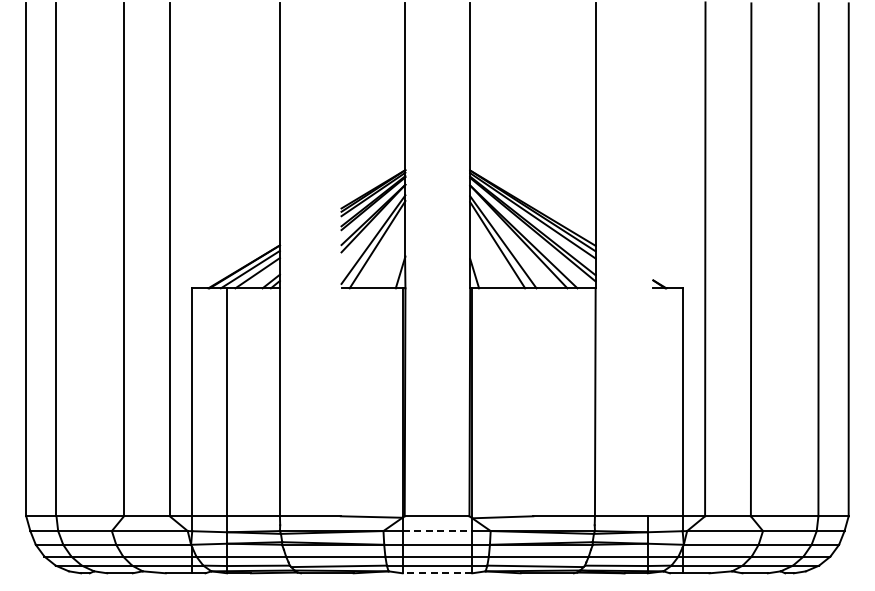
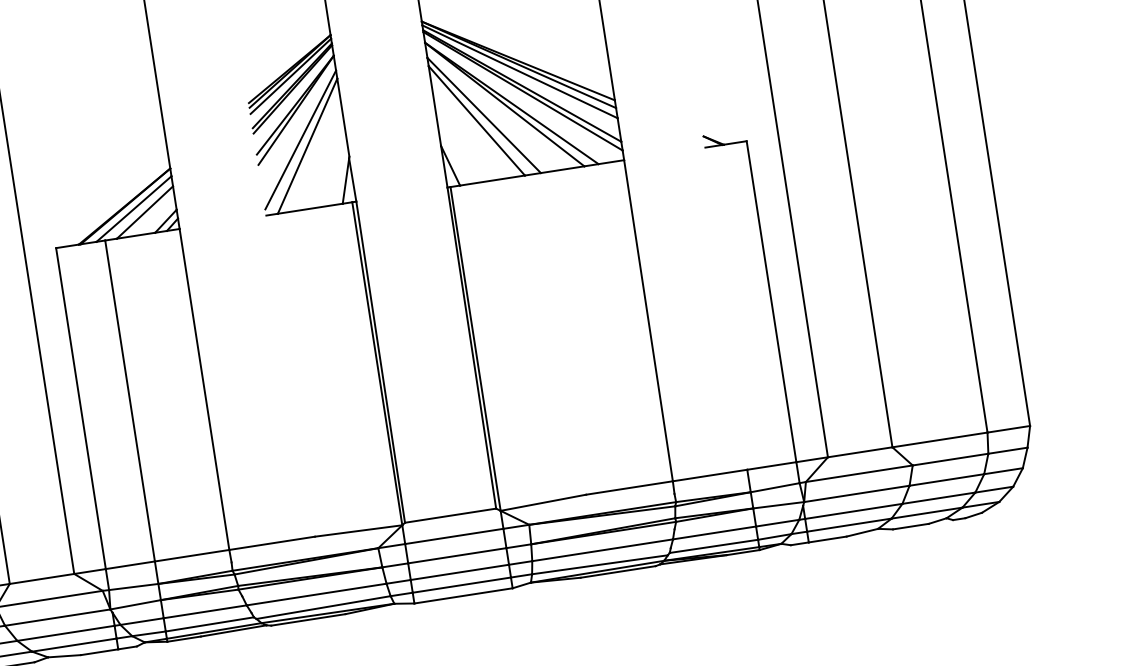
line: (437, 531) -> (454, 537), dashed -> solid
line: (437, 573) -> (463, 596), dashed -> solid

